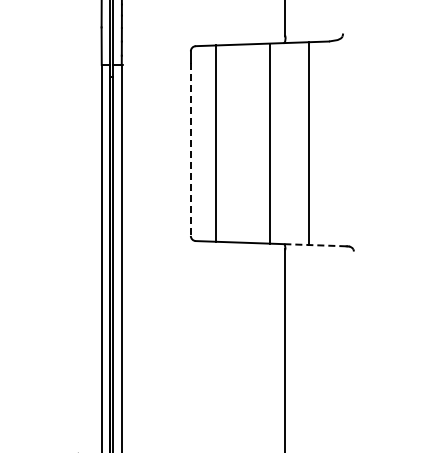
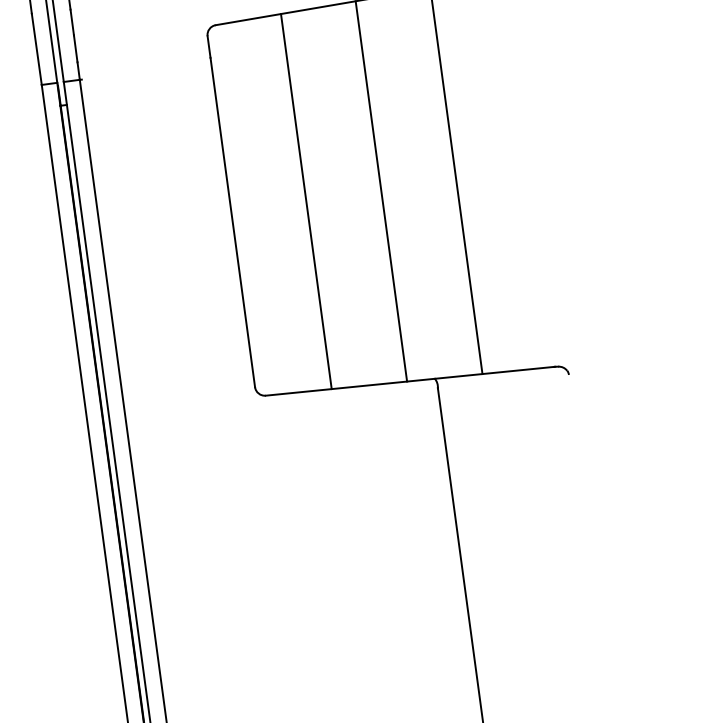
line: (216, 143) -> (306, 201), moved
line: (190, 149) -> (232, 222), dashed -> solid
line: (316, 245) -> (496, 373), dashed -> solid

